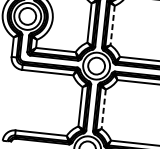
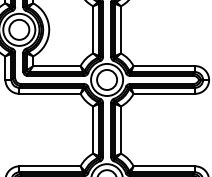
line: (112, 25) -> (120, 29), dashed -> solid
line: (103, 109) -> (120, 130), dashed -> solid

